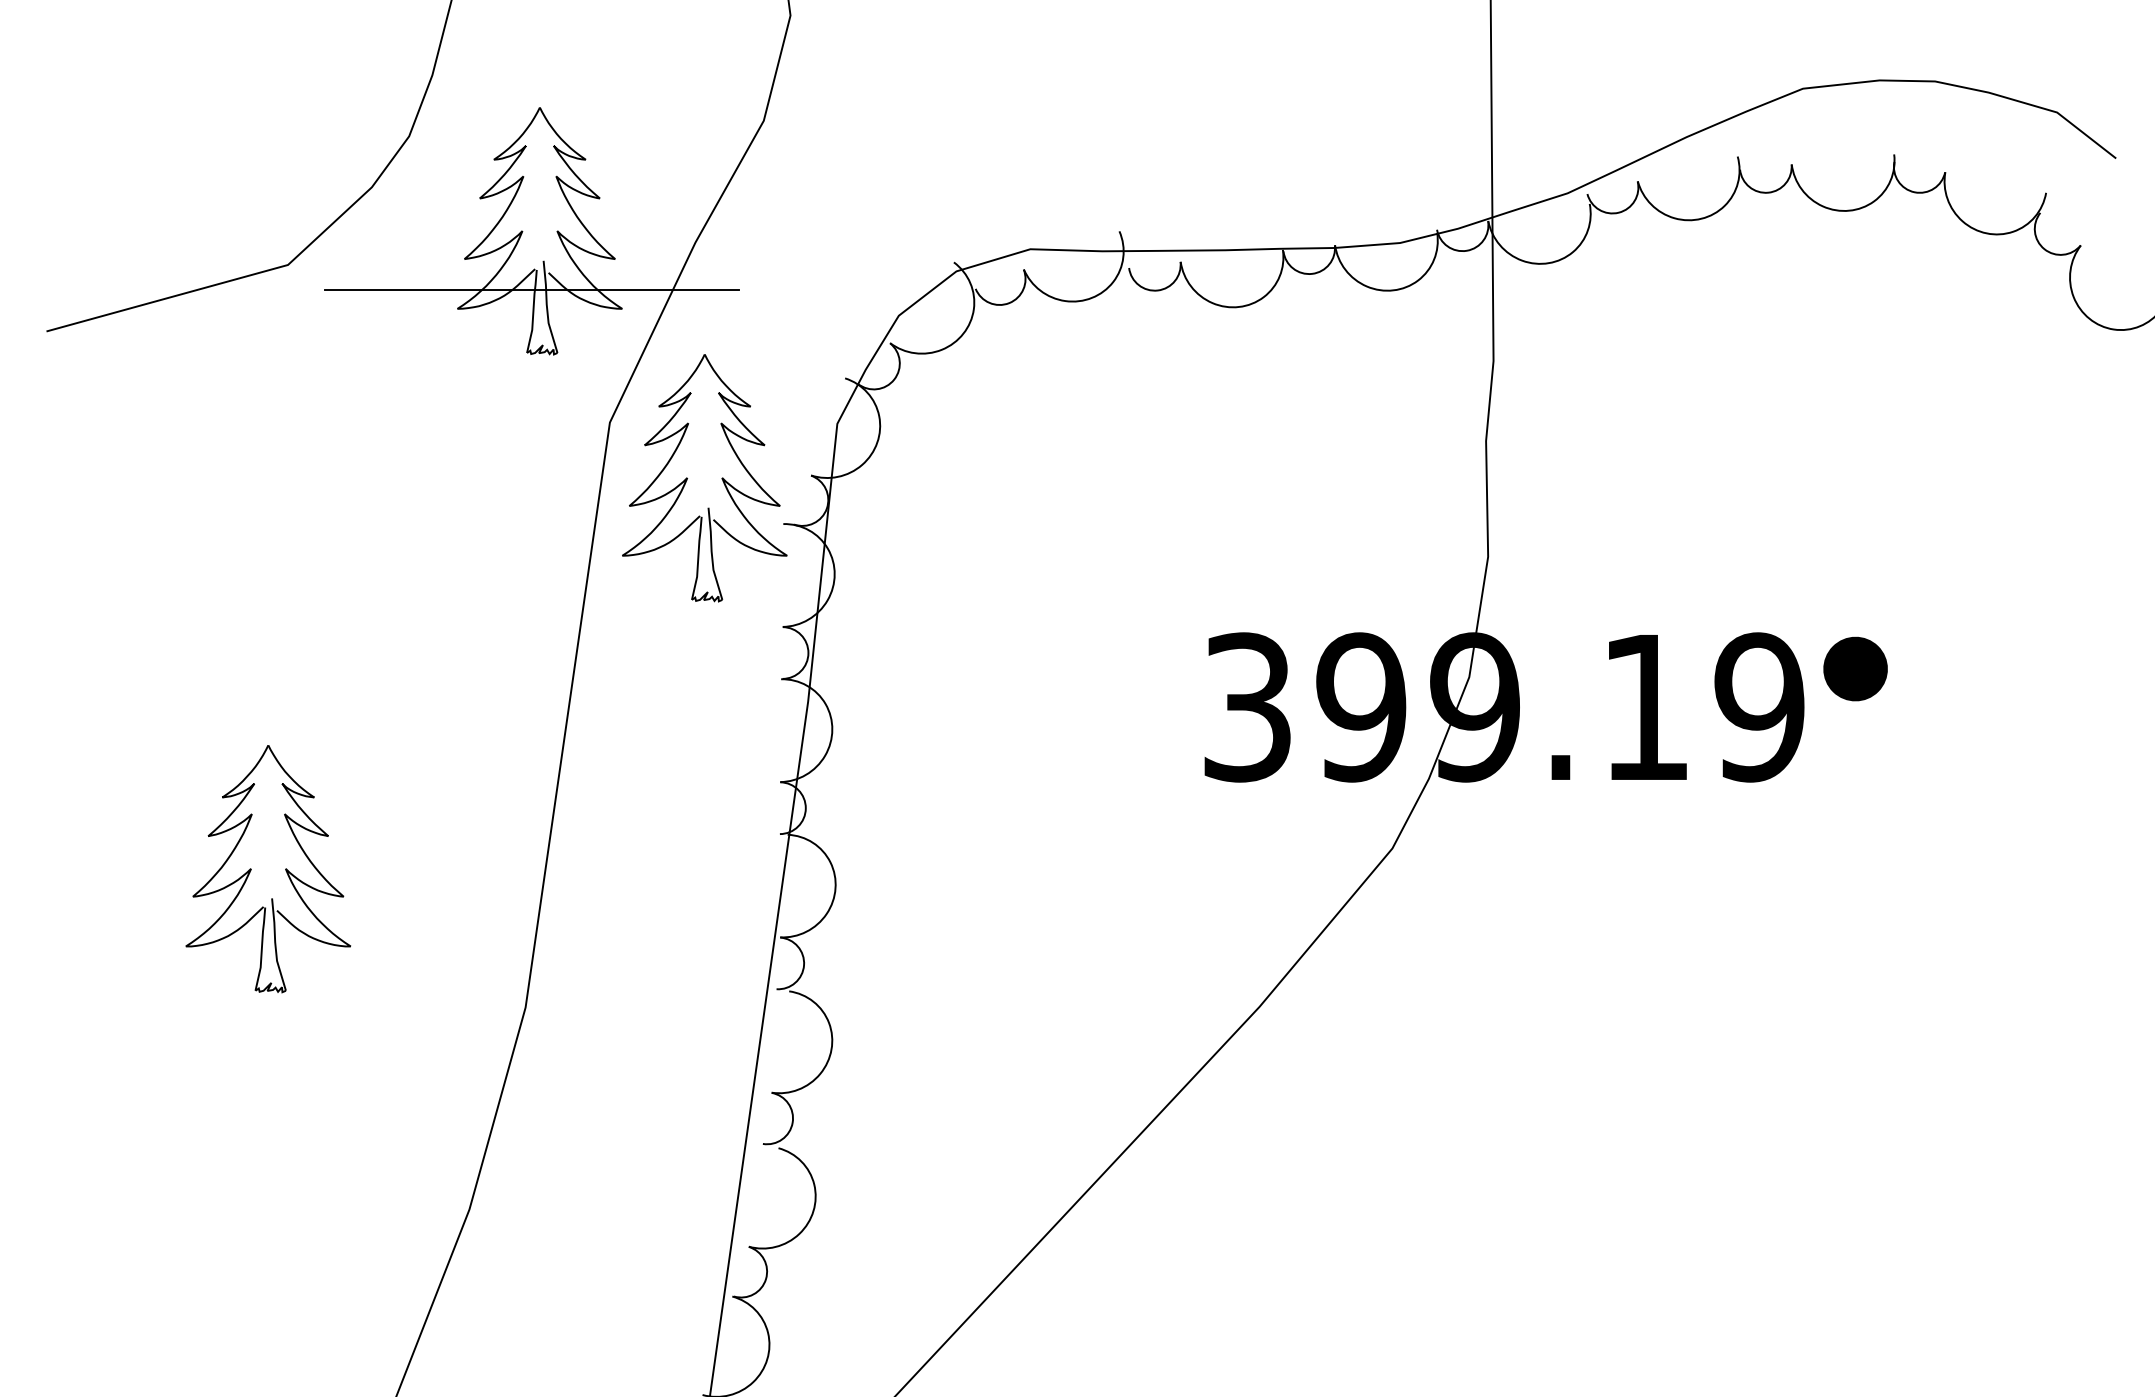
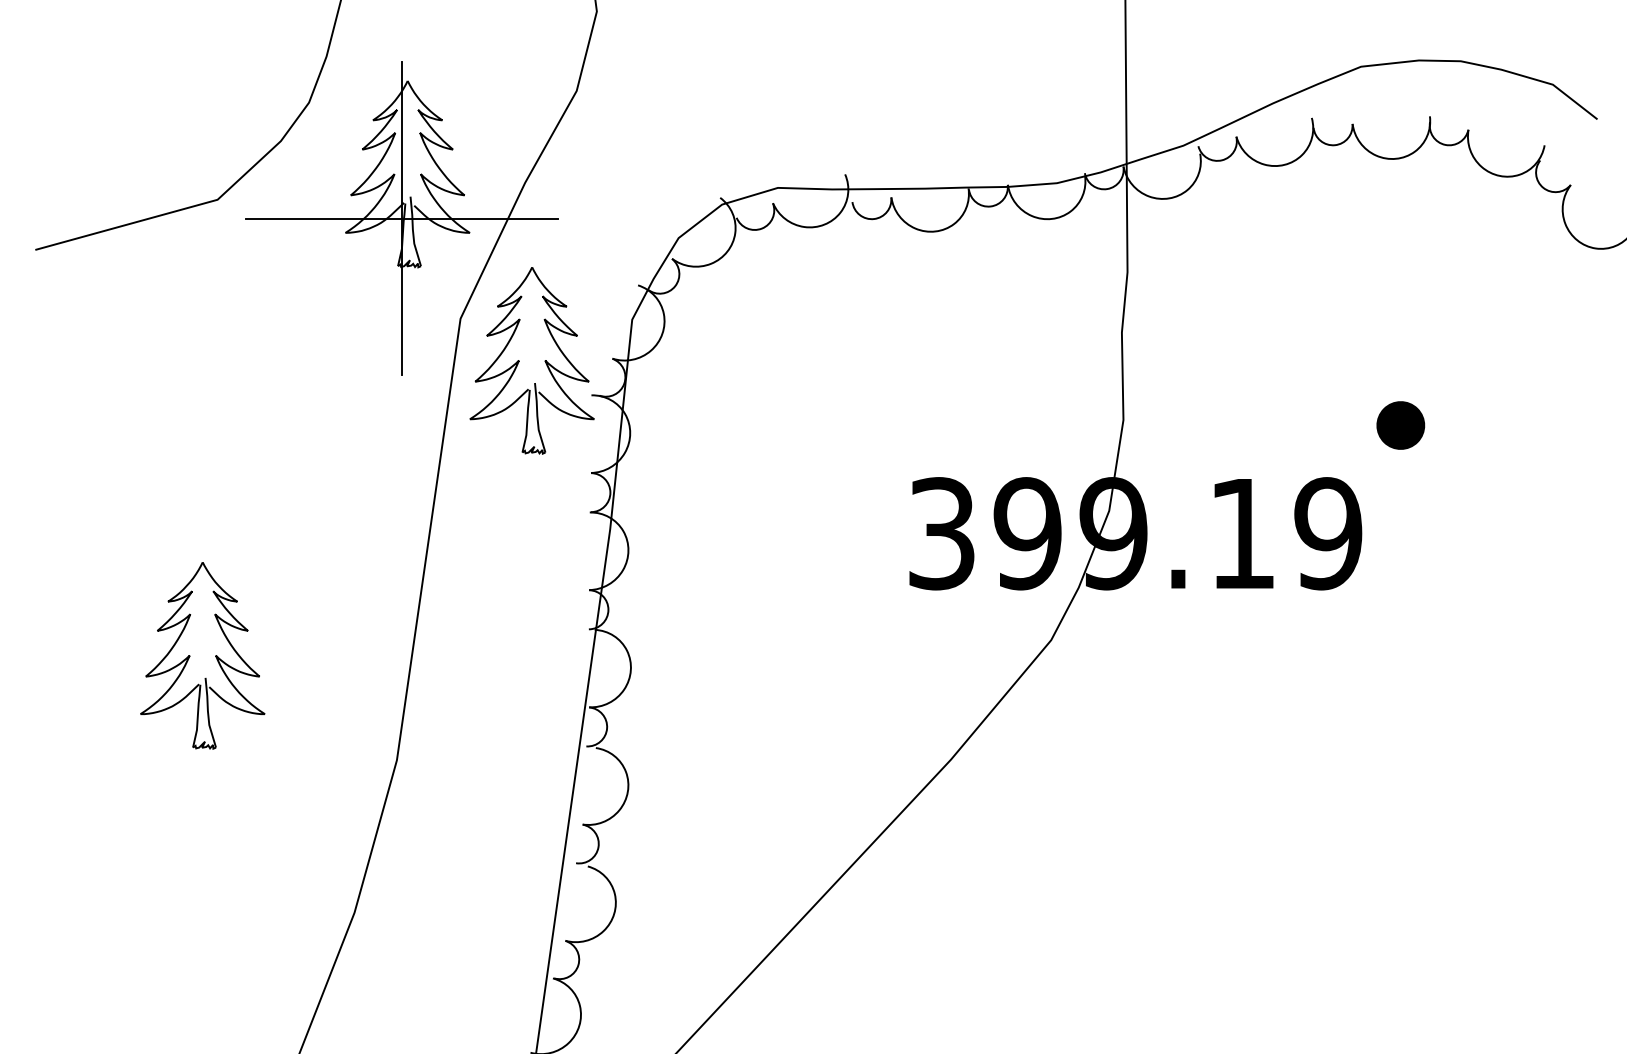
line: (532, 289) -> (402, 218), added
part: (1855, 668) -> (1400, 425), moved

